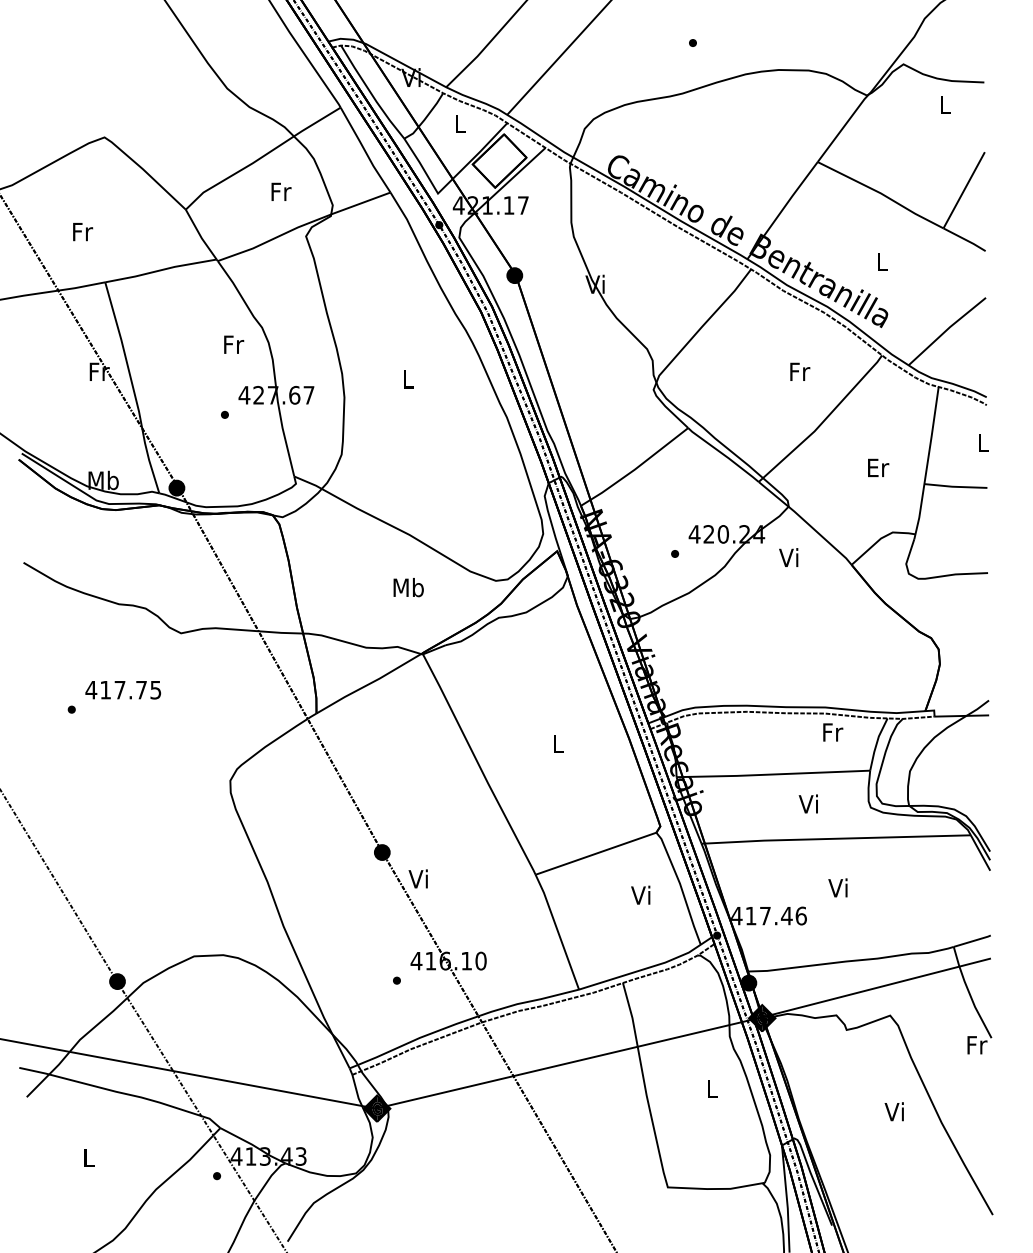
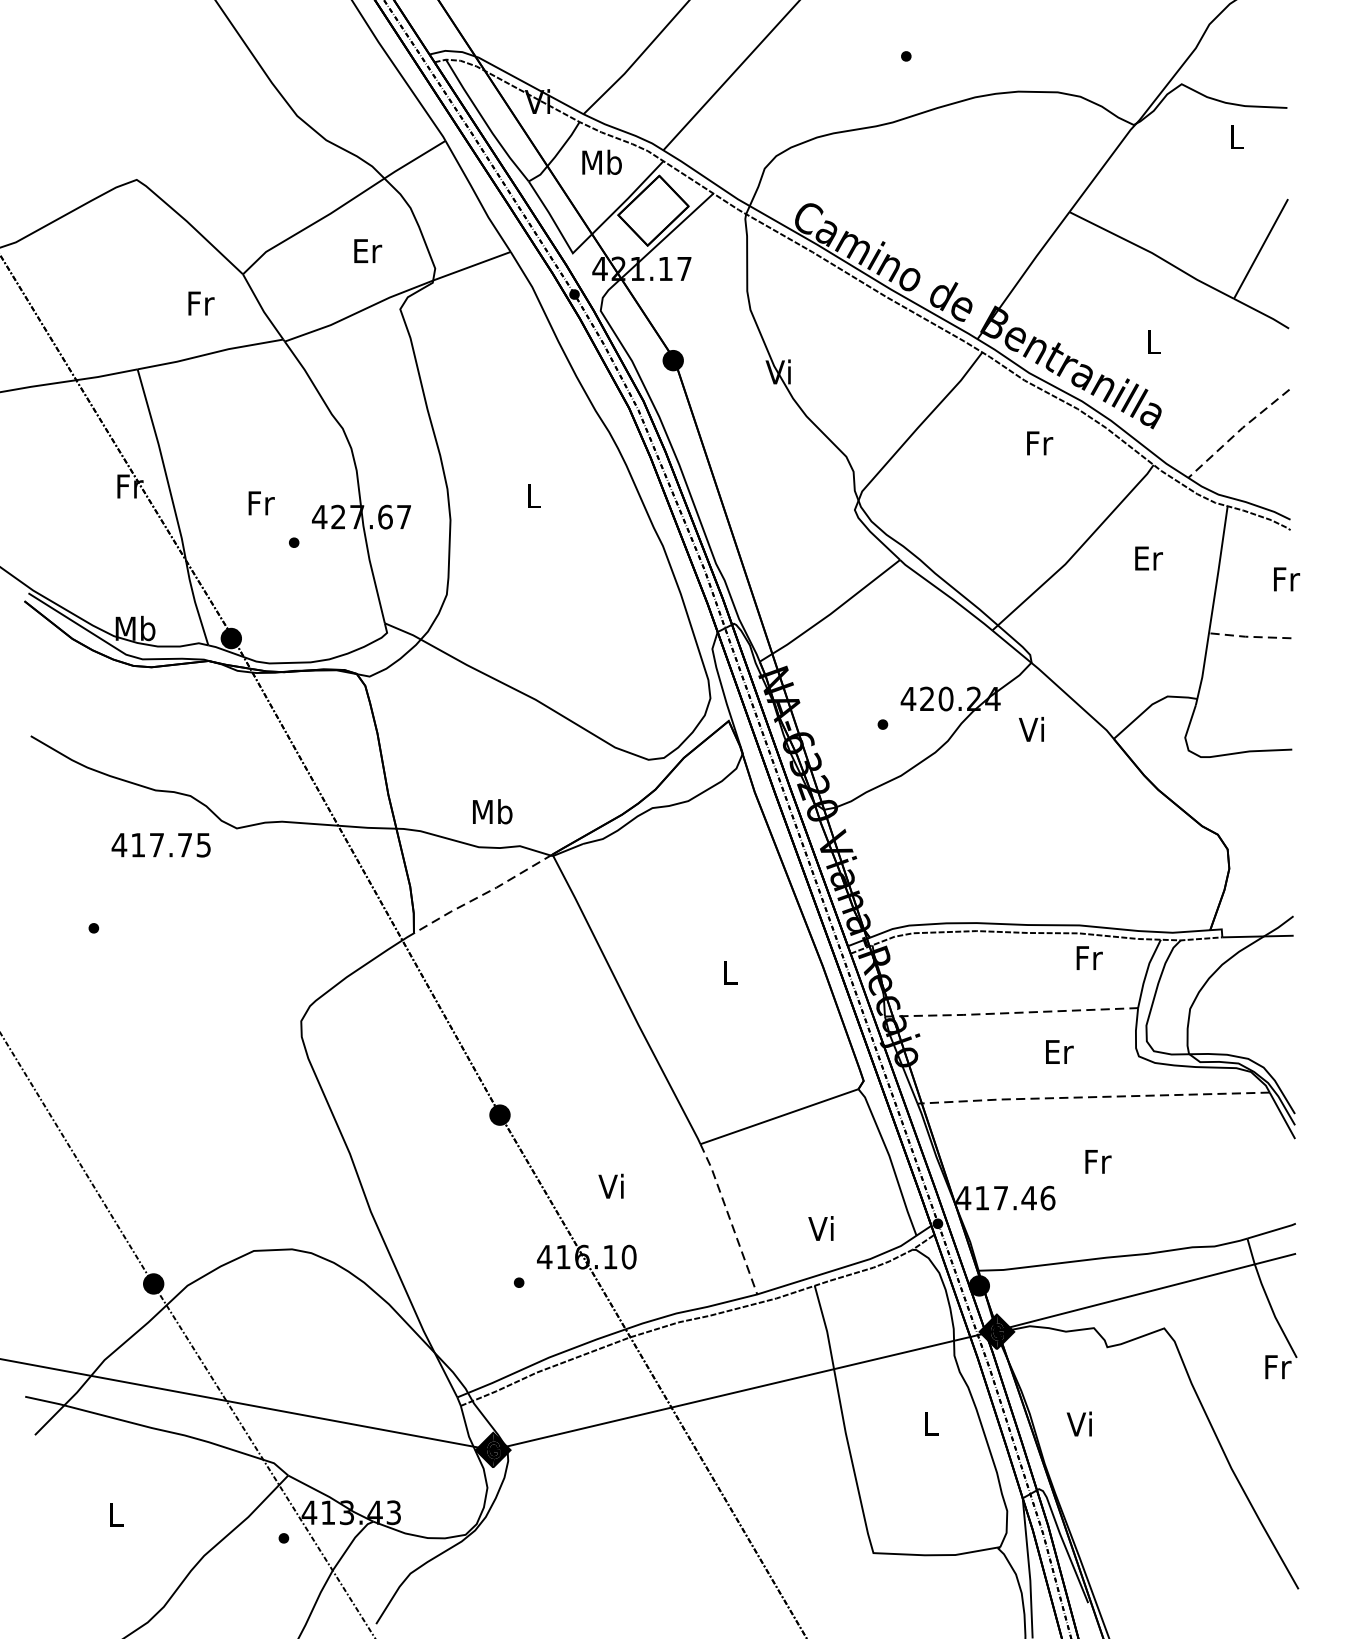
text: (460, 123) -> (602, 161), L -> Mb
text: (281, 191) -> (368, 250), Fr -> Er
text: (83, 232) -> (202, 304), moved
line: (946, 330) -> (1237, 432), solid -> dashed
text: (234, 344) -> (262, 502), moved
text: (800, 371) -> (1040, 442), moved
text: (983, 442) -> (1286, 578), L -> Fr
text: (878, 467) -> (1148, 557), moved
line: (955, 486) -> (1249, 636), solid -> dashed
text: (408, 587) -> (492, 811), moved
line: (369, 684) -> (483, 895), solid -> dashed
text: (123, 690) -> (161, 845), moved
line: (772, 774) -> (1010, 1013), solid -> dashed
text: (809, 803) -> (1058, 1050), Vi -> Er
line: (835, 838) -> (1092, 1096), solid -> dashed
text: (417, 878) -> (610, 1185), moved
text: (838, 887) -> (1096, 1160), Vi -> Fr
text: (640, 894) -> (820, 1227), moved
line: (557, 931) -> (729, 1218), solid -> dashed
text: (893, 1111) -> (1078, 1423), moved

